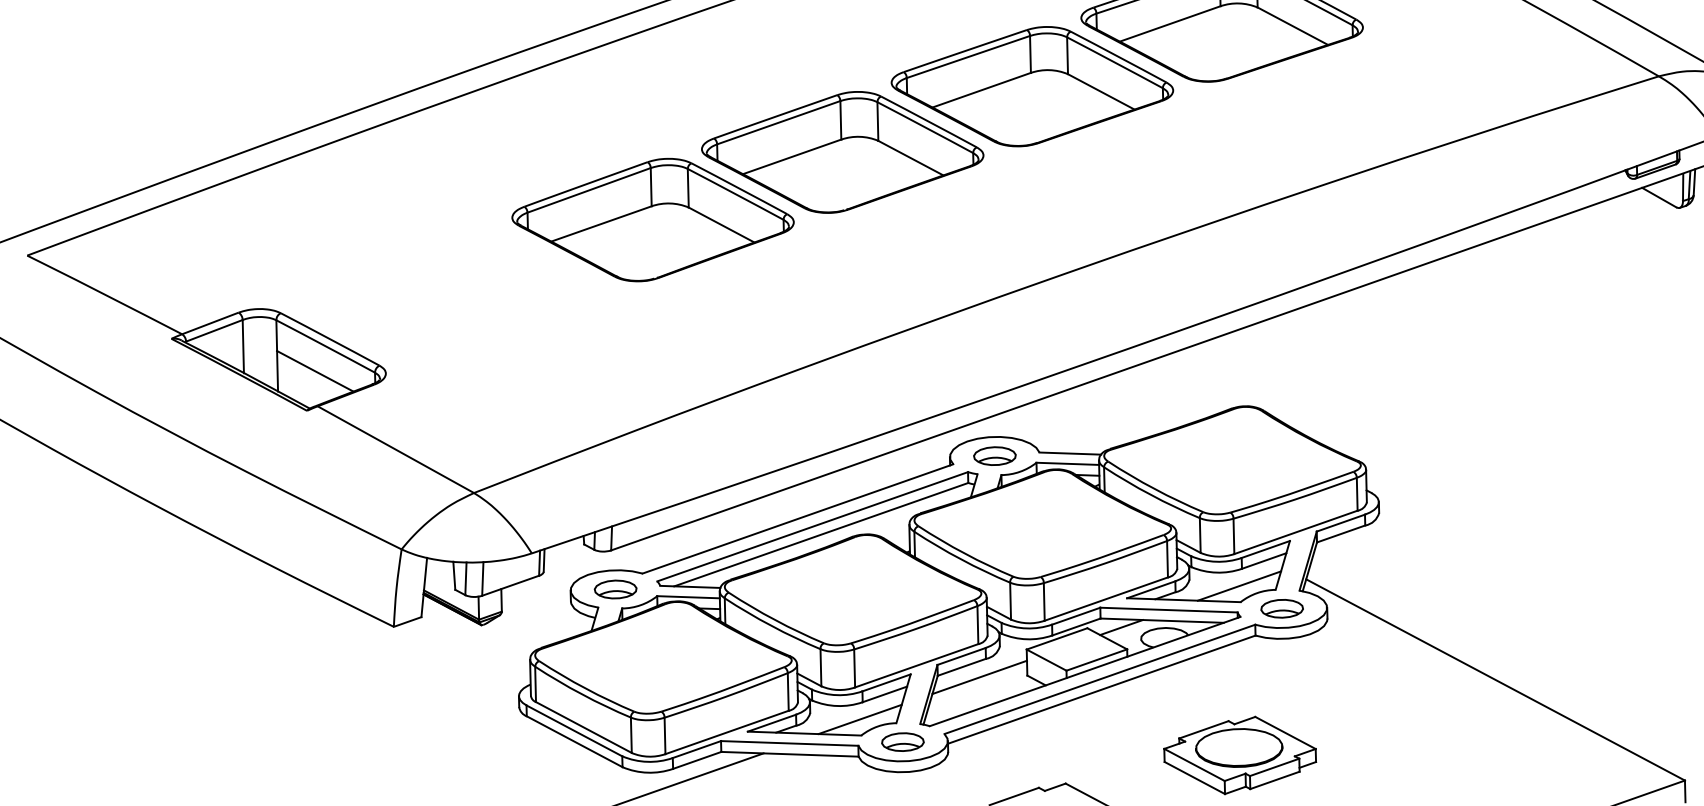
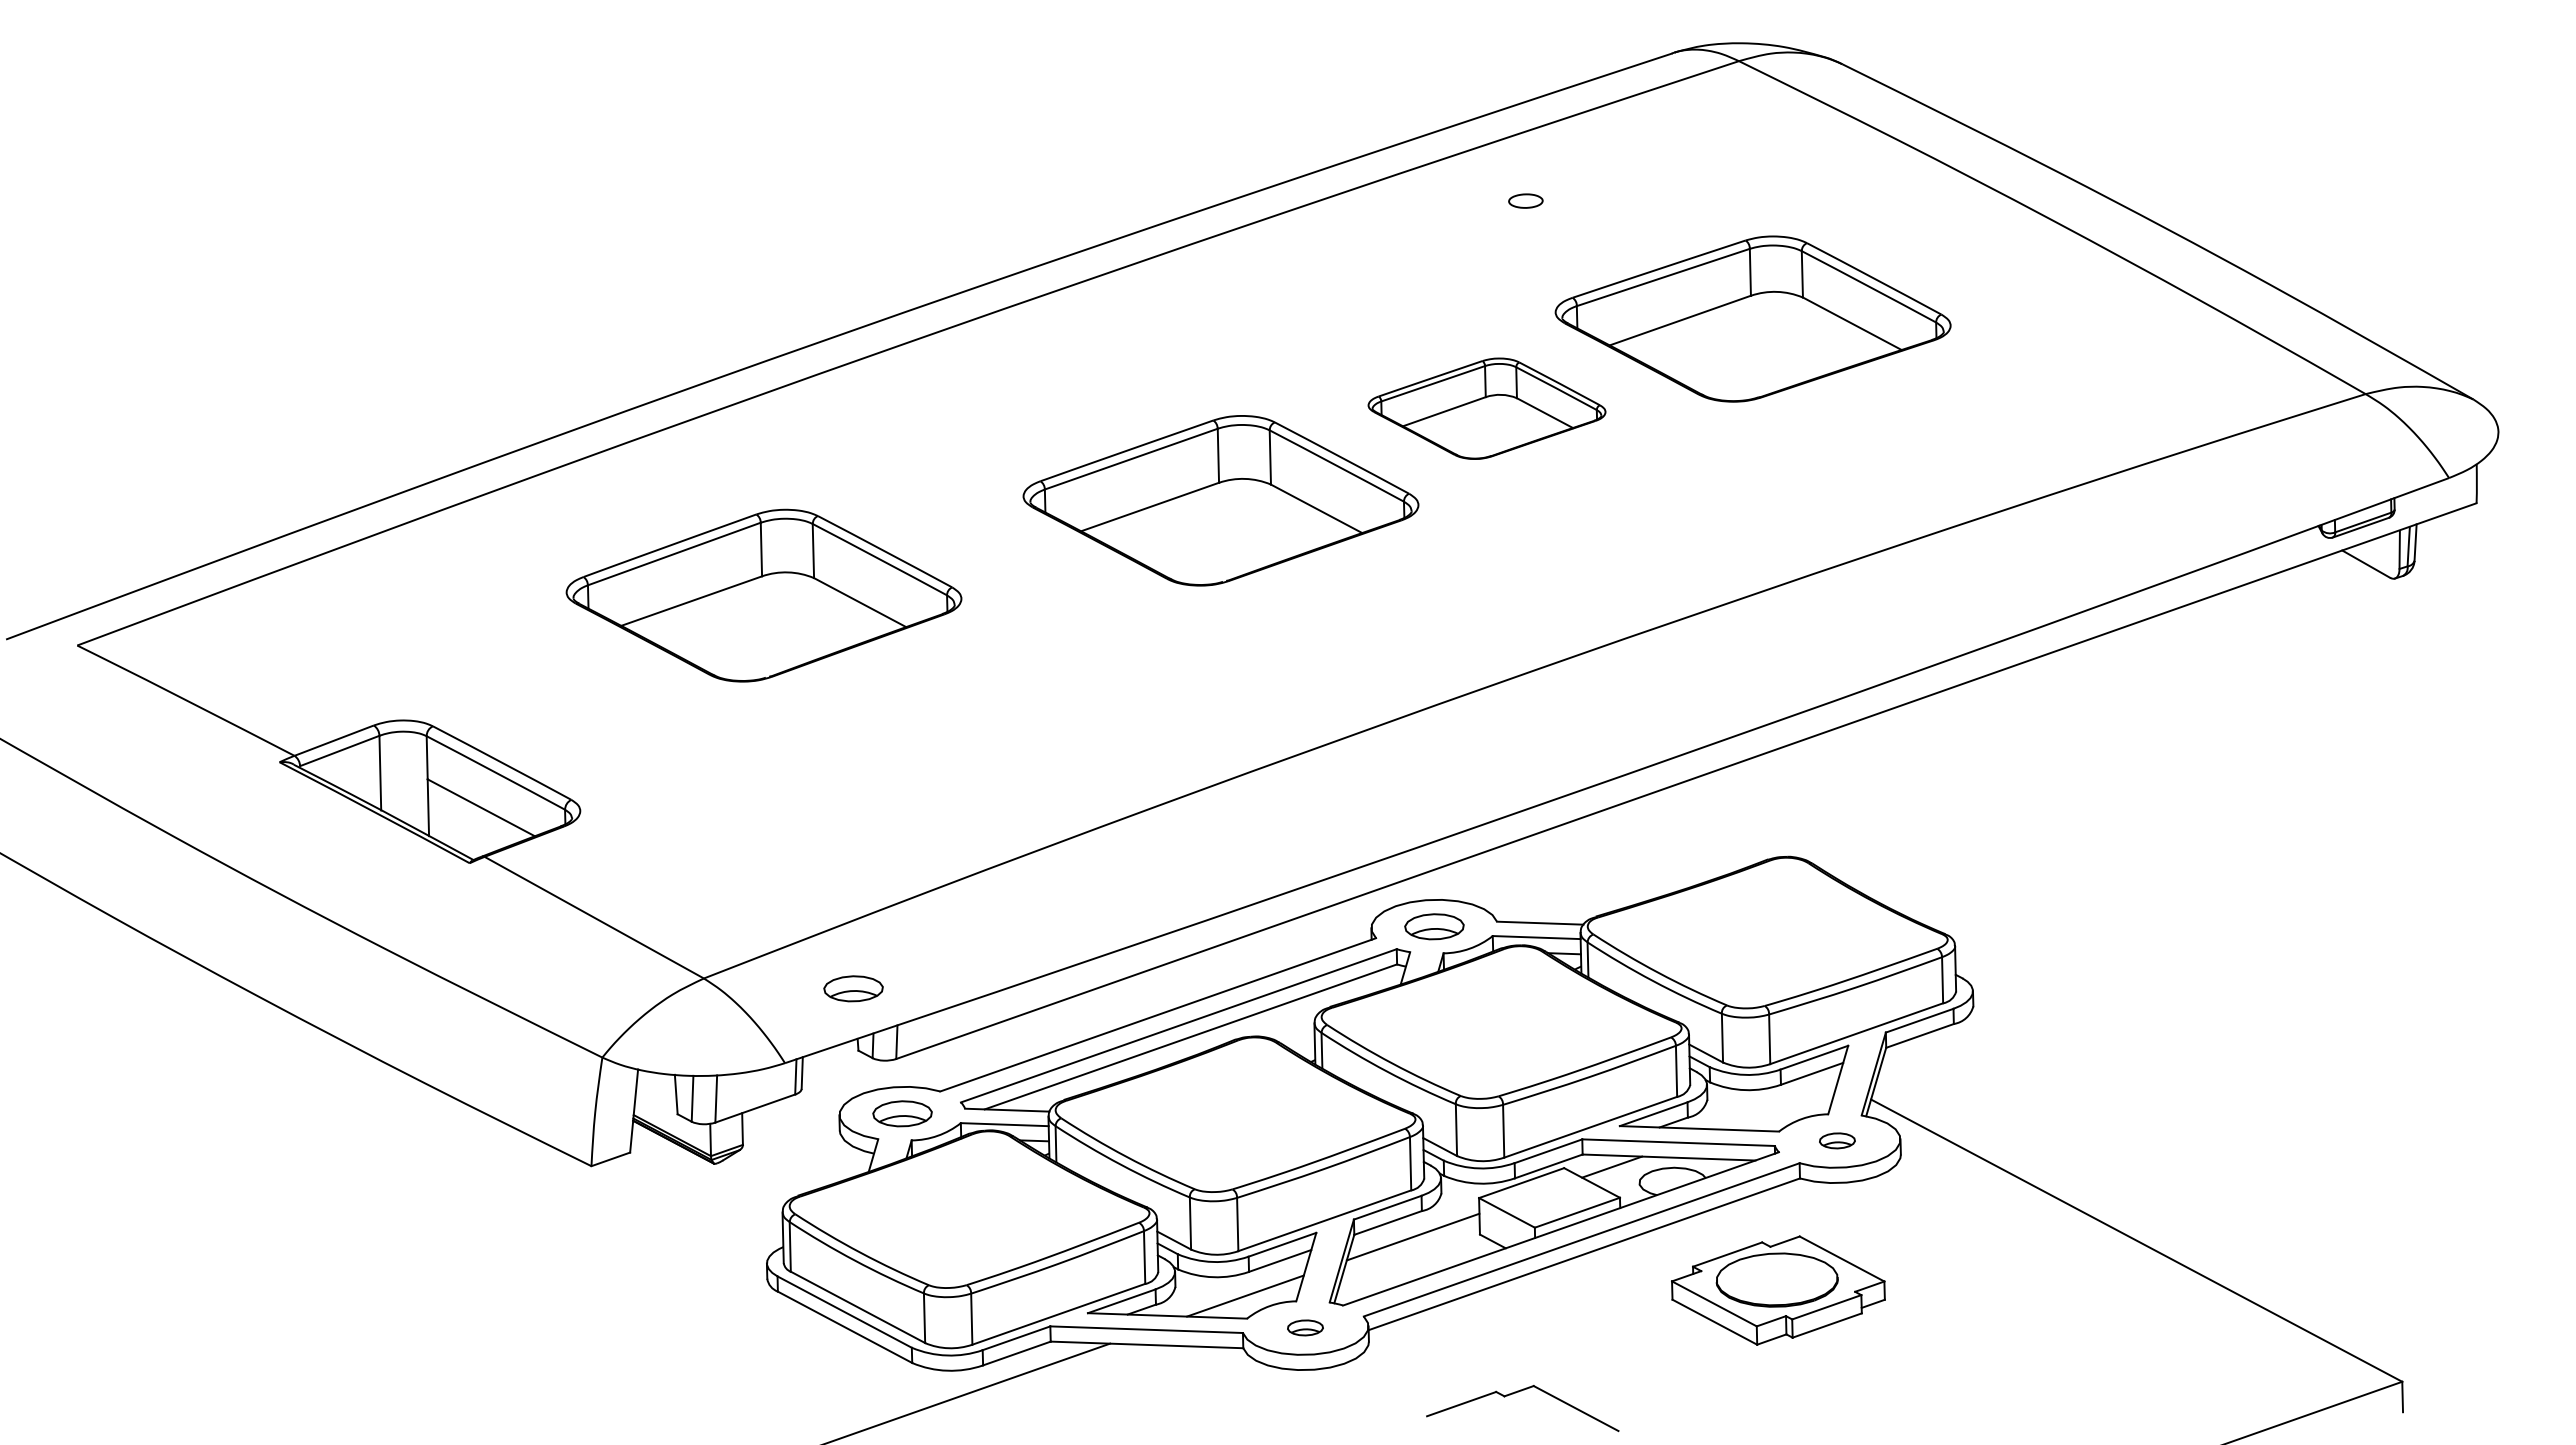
part: (1032, 86) -> (1486, 408), size x0.6
part: (652, 219) -> (763, 595), moved
part: (580, 500) -> (853, 988), added
line: (1239, 585) -> (1777, 1108), removed
part: (1282, 608) -> (1837, 1140), size x0.6
part: (902, 741) -> (1305, 1327), size x0.6
part: (1240, 755) -> (1778, 1290), moved

